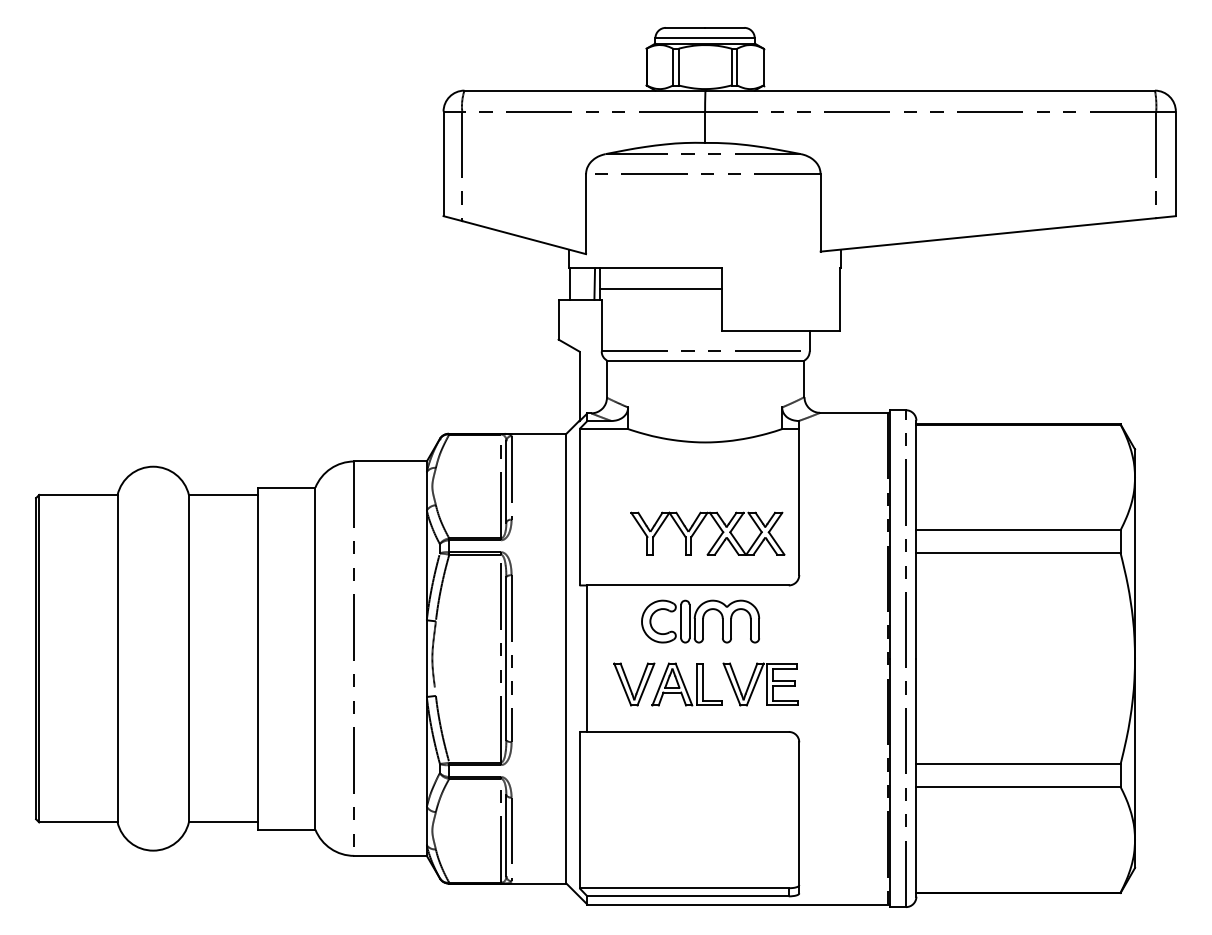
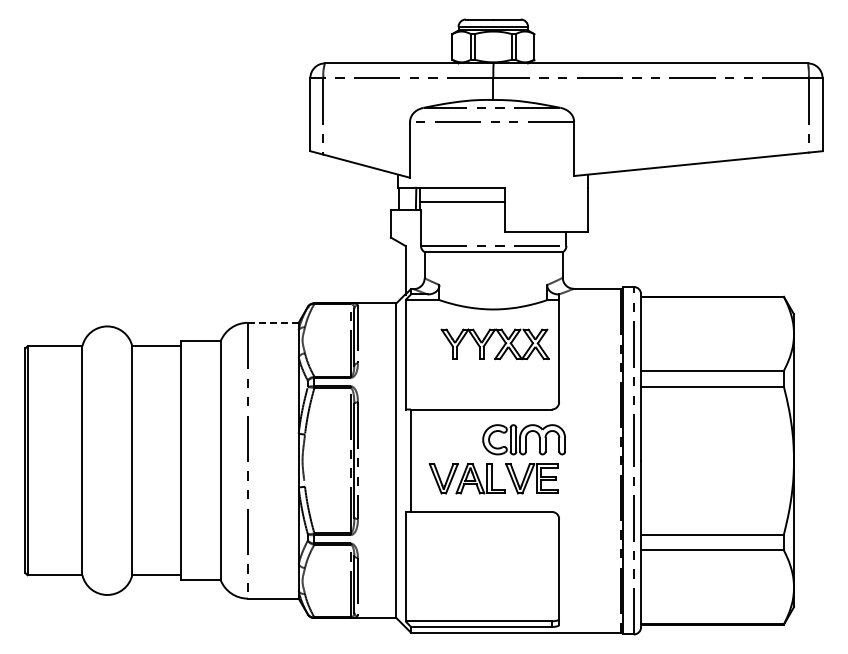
line: (389, 461) -> (272, 322), solid -> dashed
part: (698, 529) -> (488, 341), moved
part: (699, 621) -> (523, 439), moved

